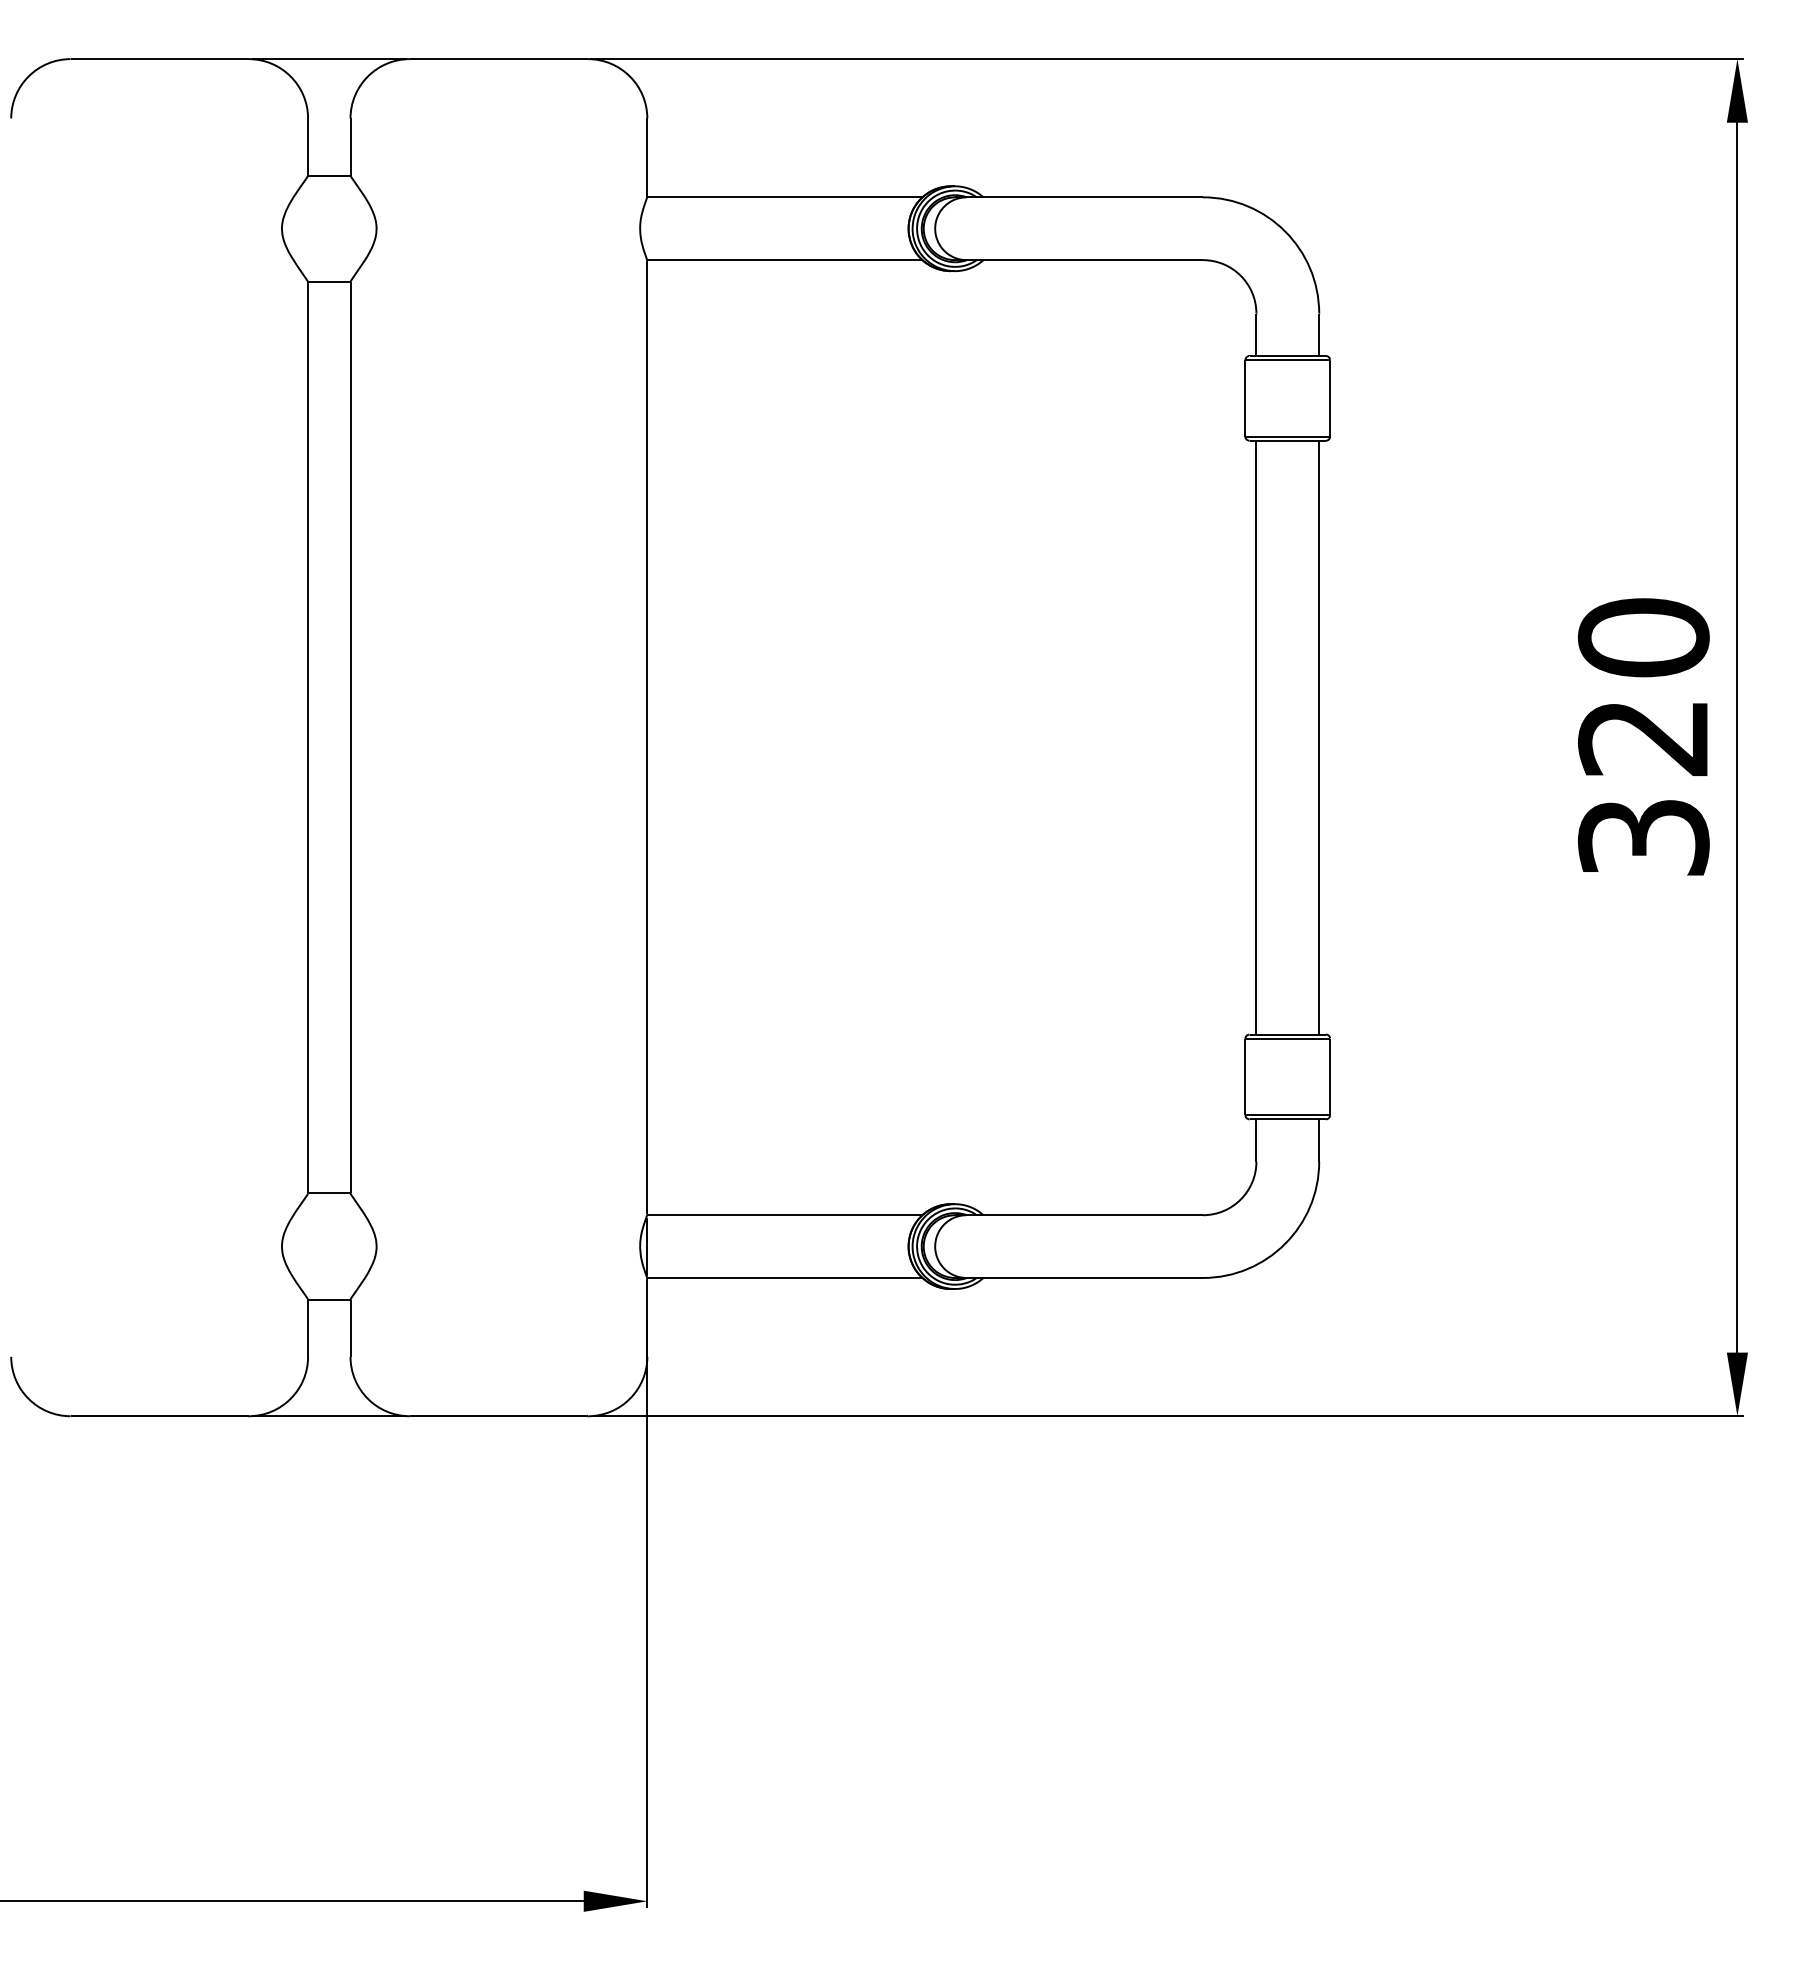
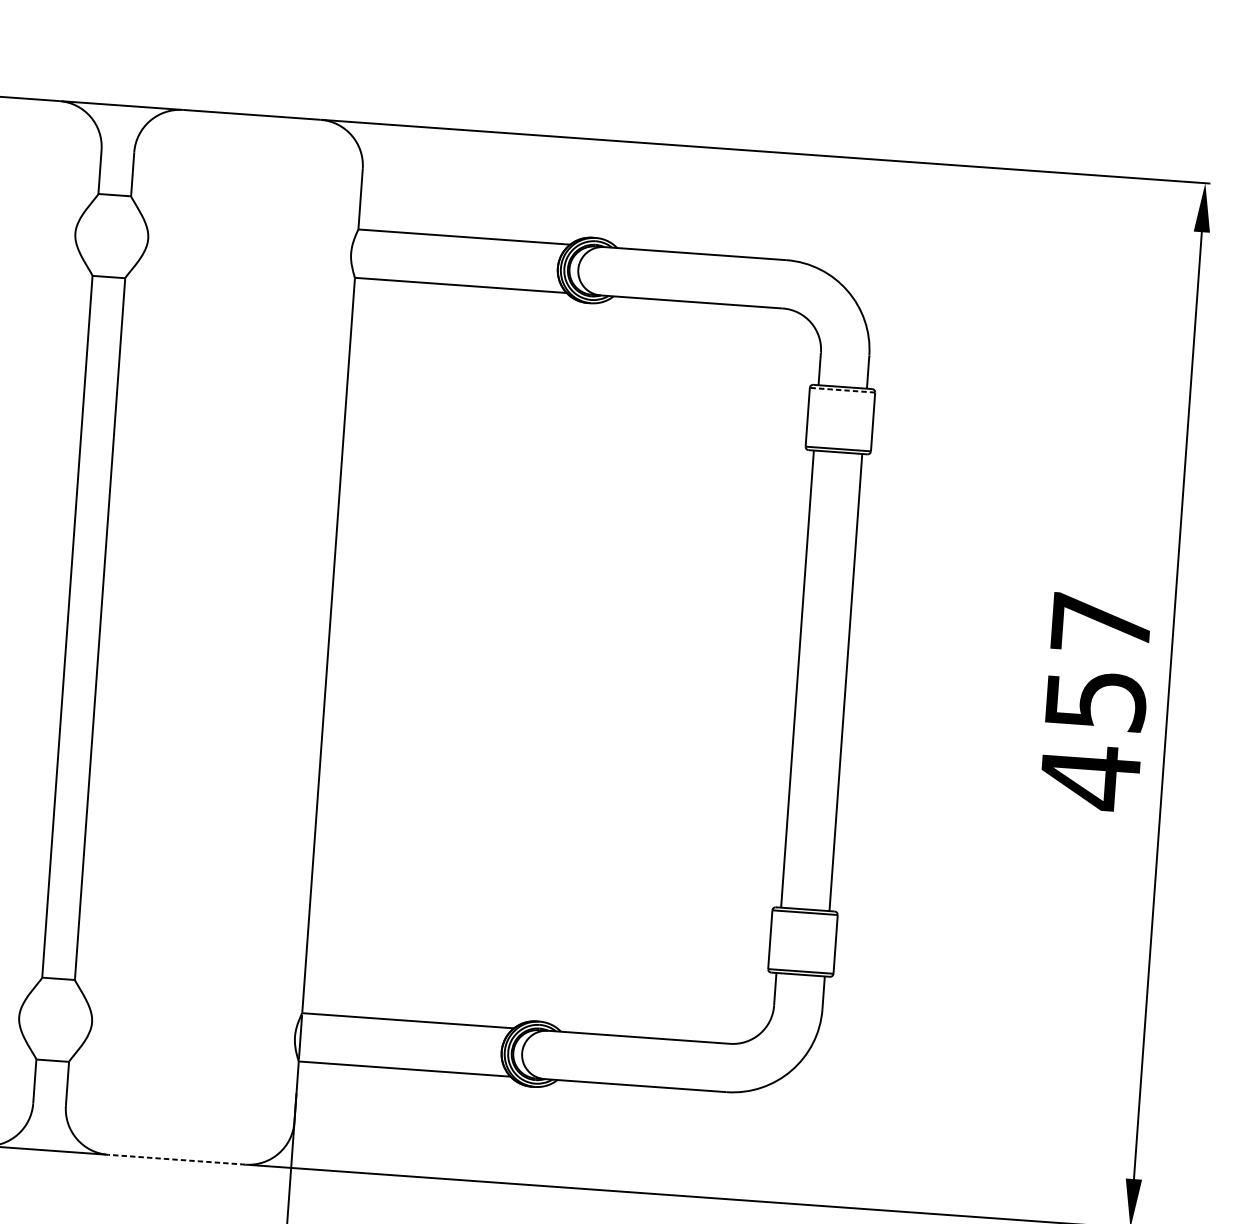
line: (1287, 360) -> (842, 390), solid -> dashed
text: (1643, 738) -> (1095, 701), 320 -> 457
line: (498, 1416) -> (176, 1159), solid -> dashed

